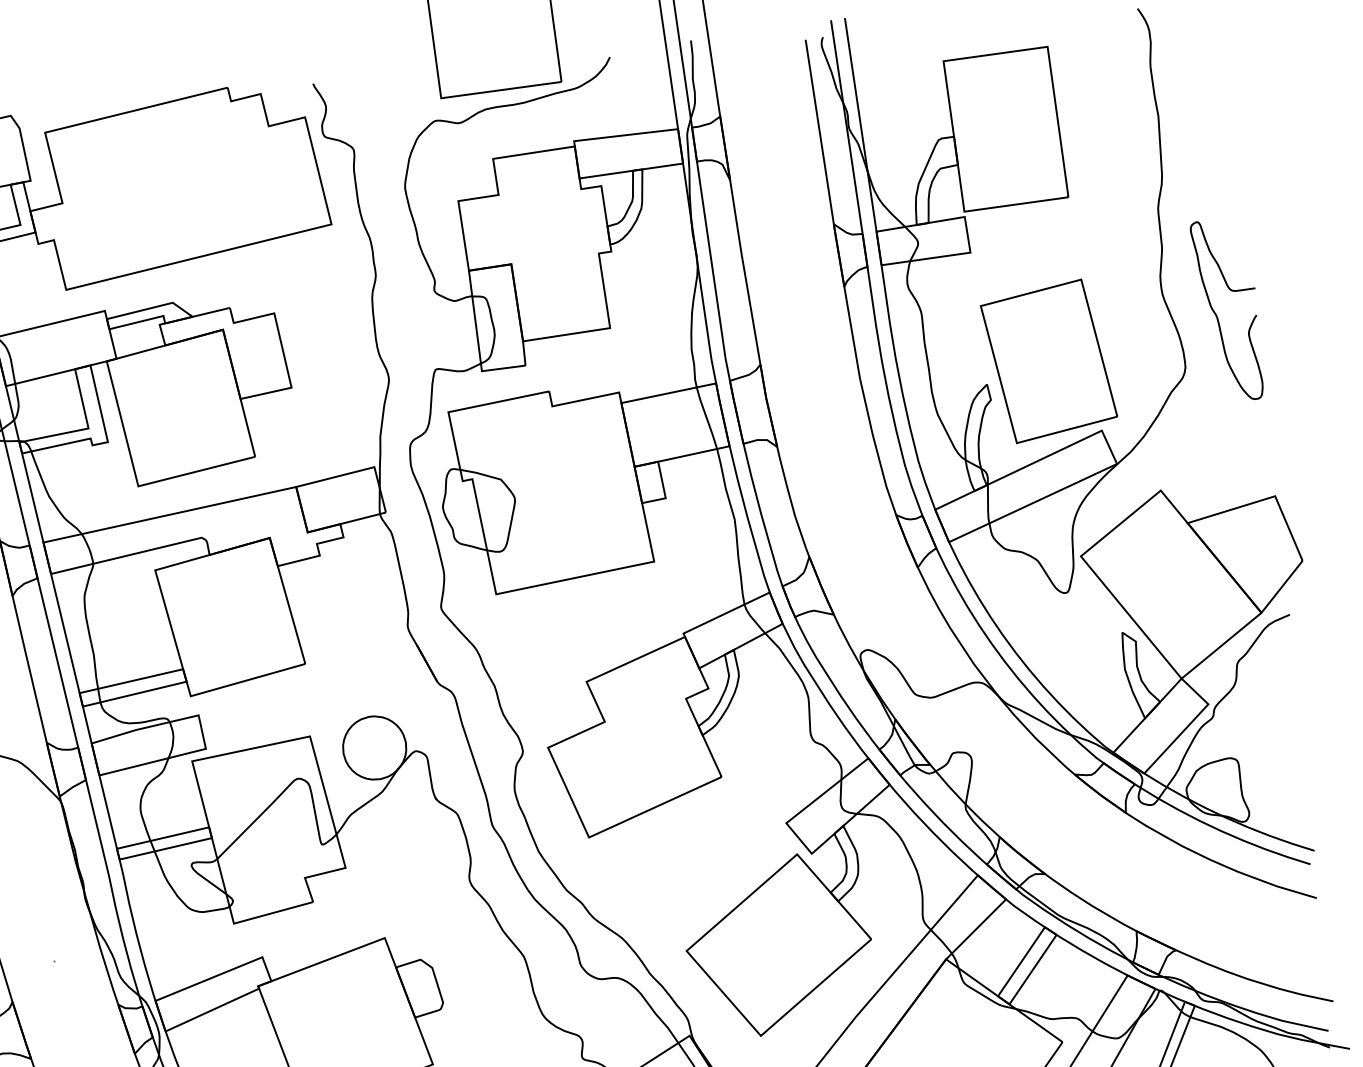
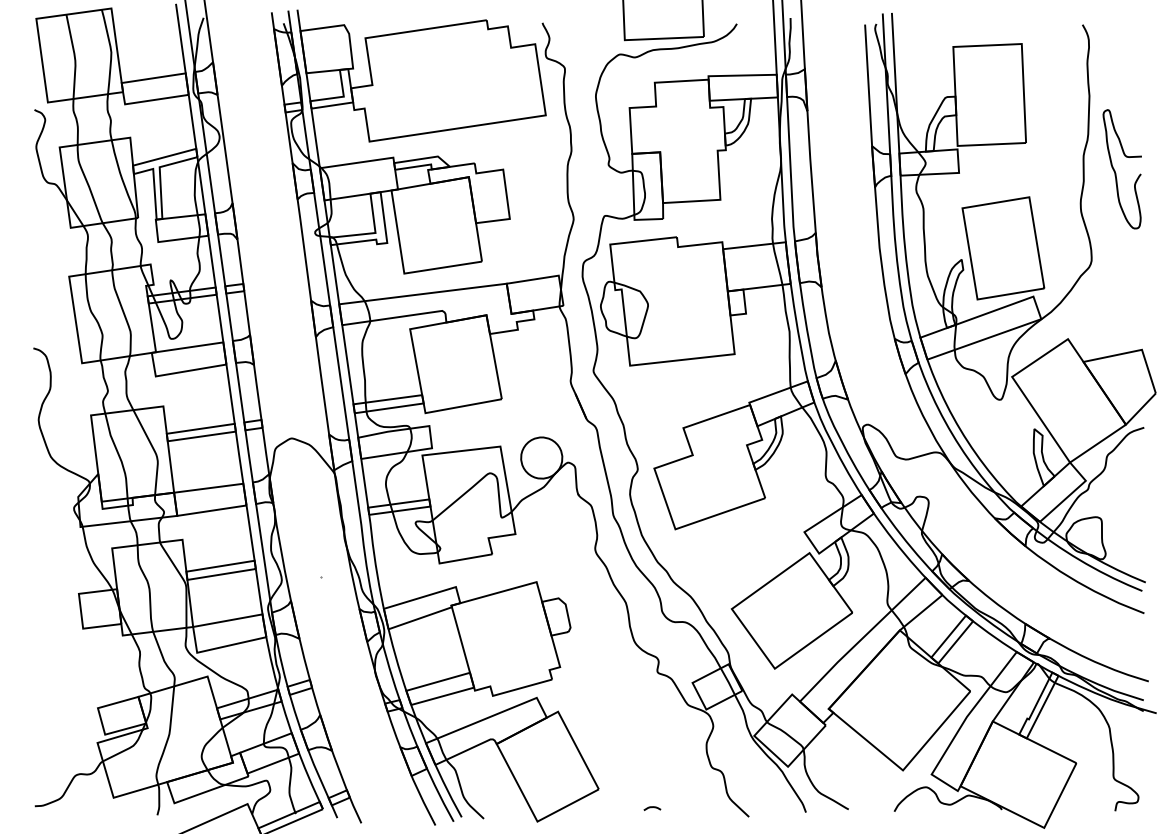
curve: (1217, 313) -> (1115, 170), moved

